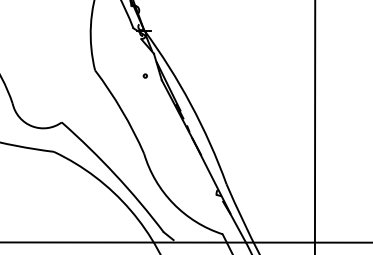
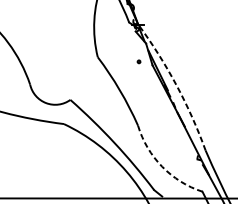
arc: (190, 104) -> (176, 85), solid -> dashed
arc: (173, 203) -> (162, 166), solid -> dashed

